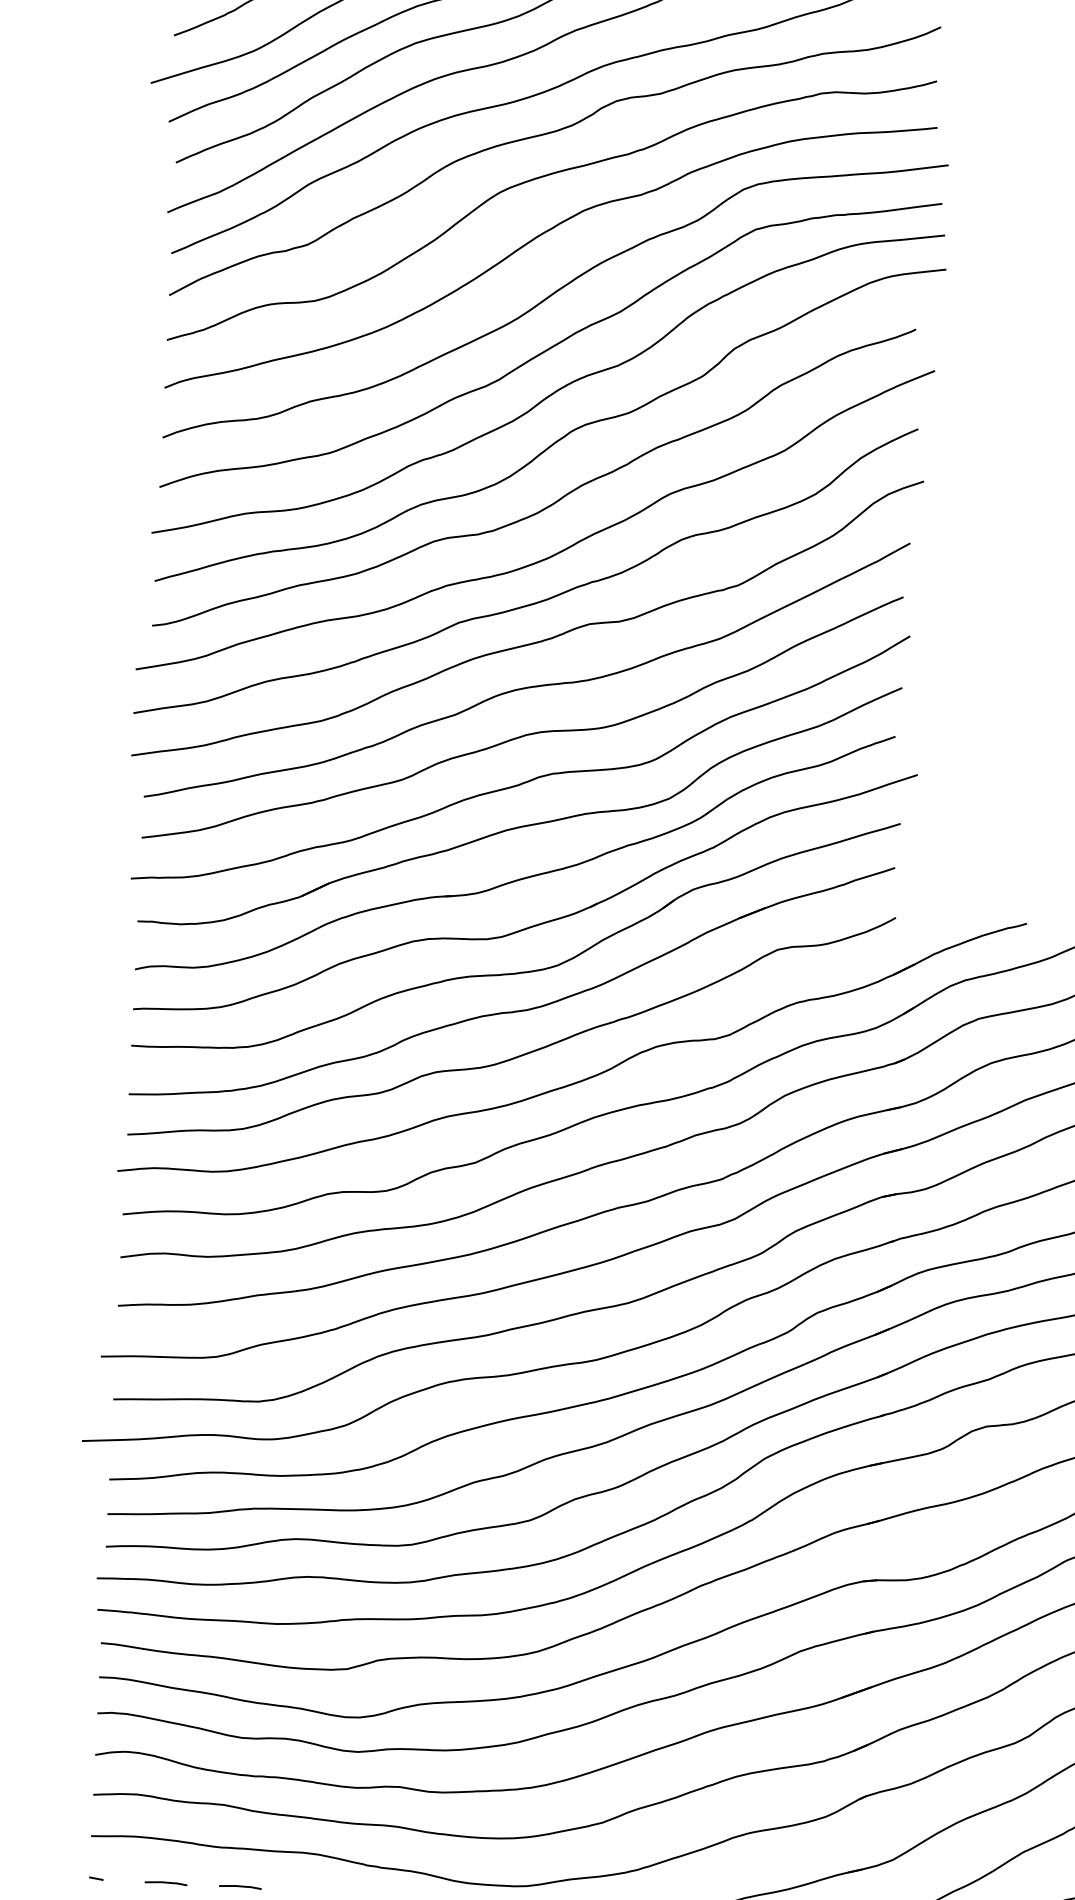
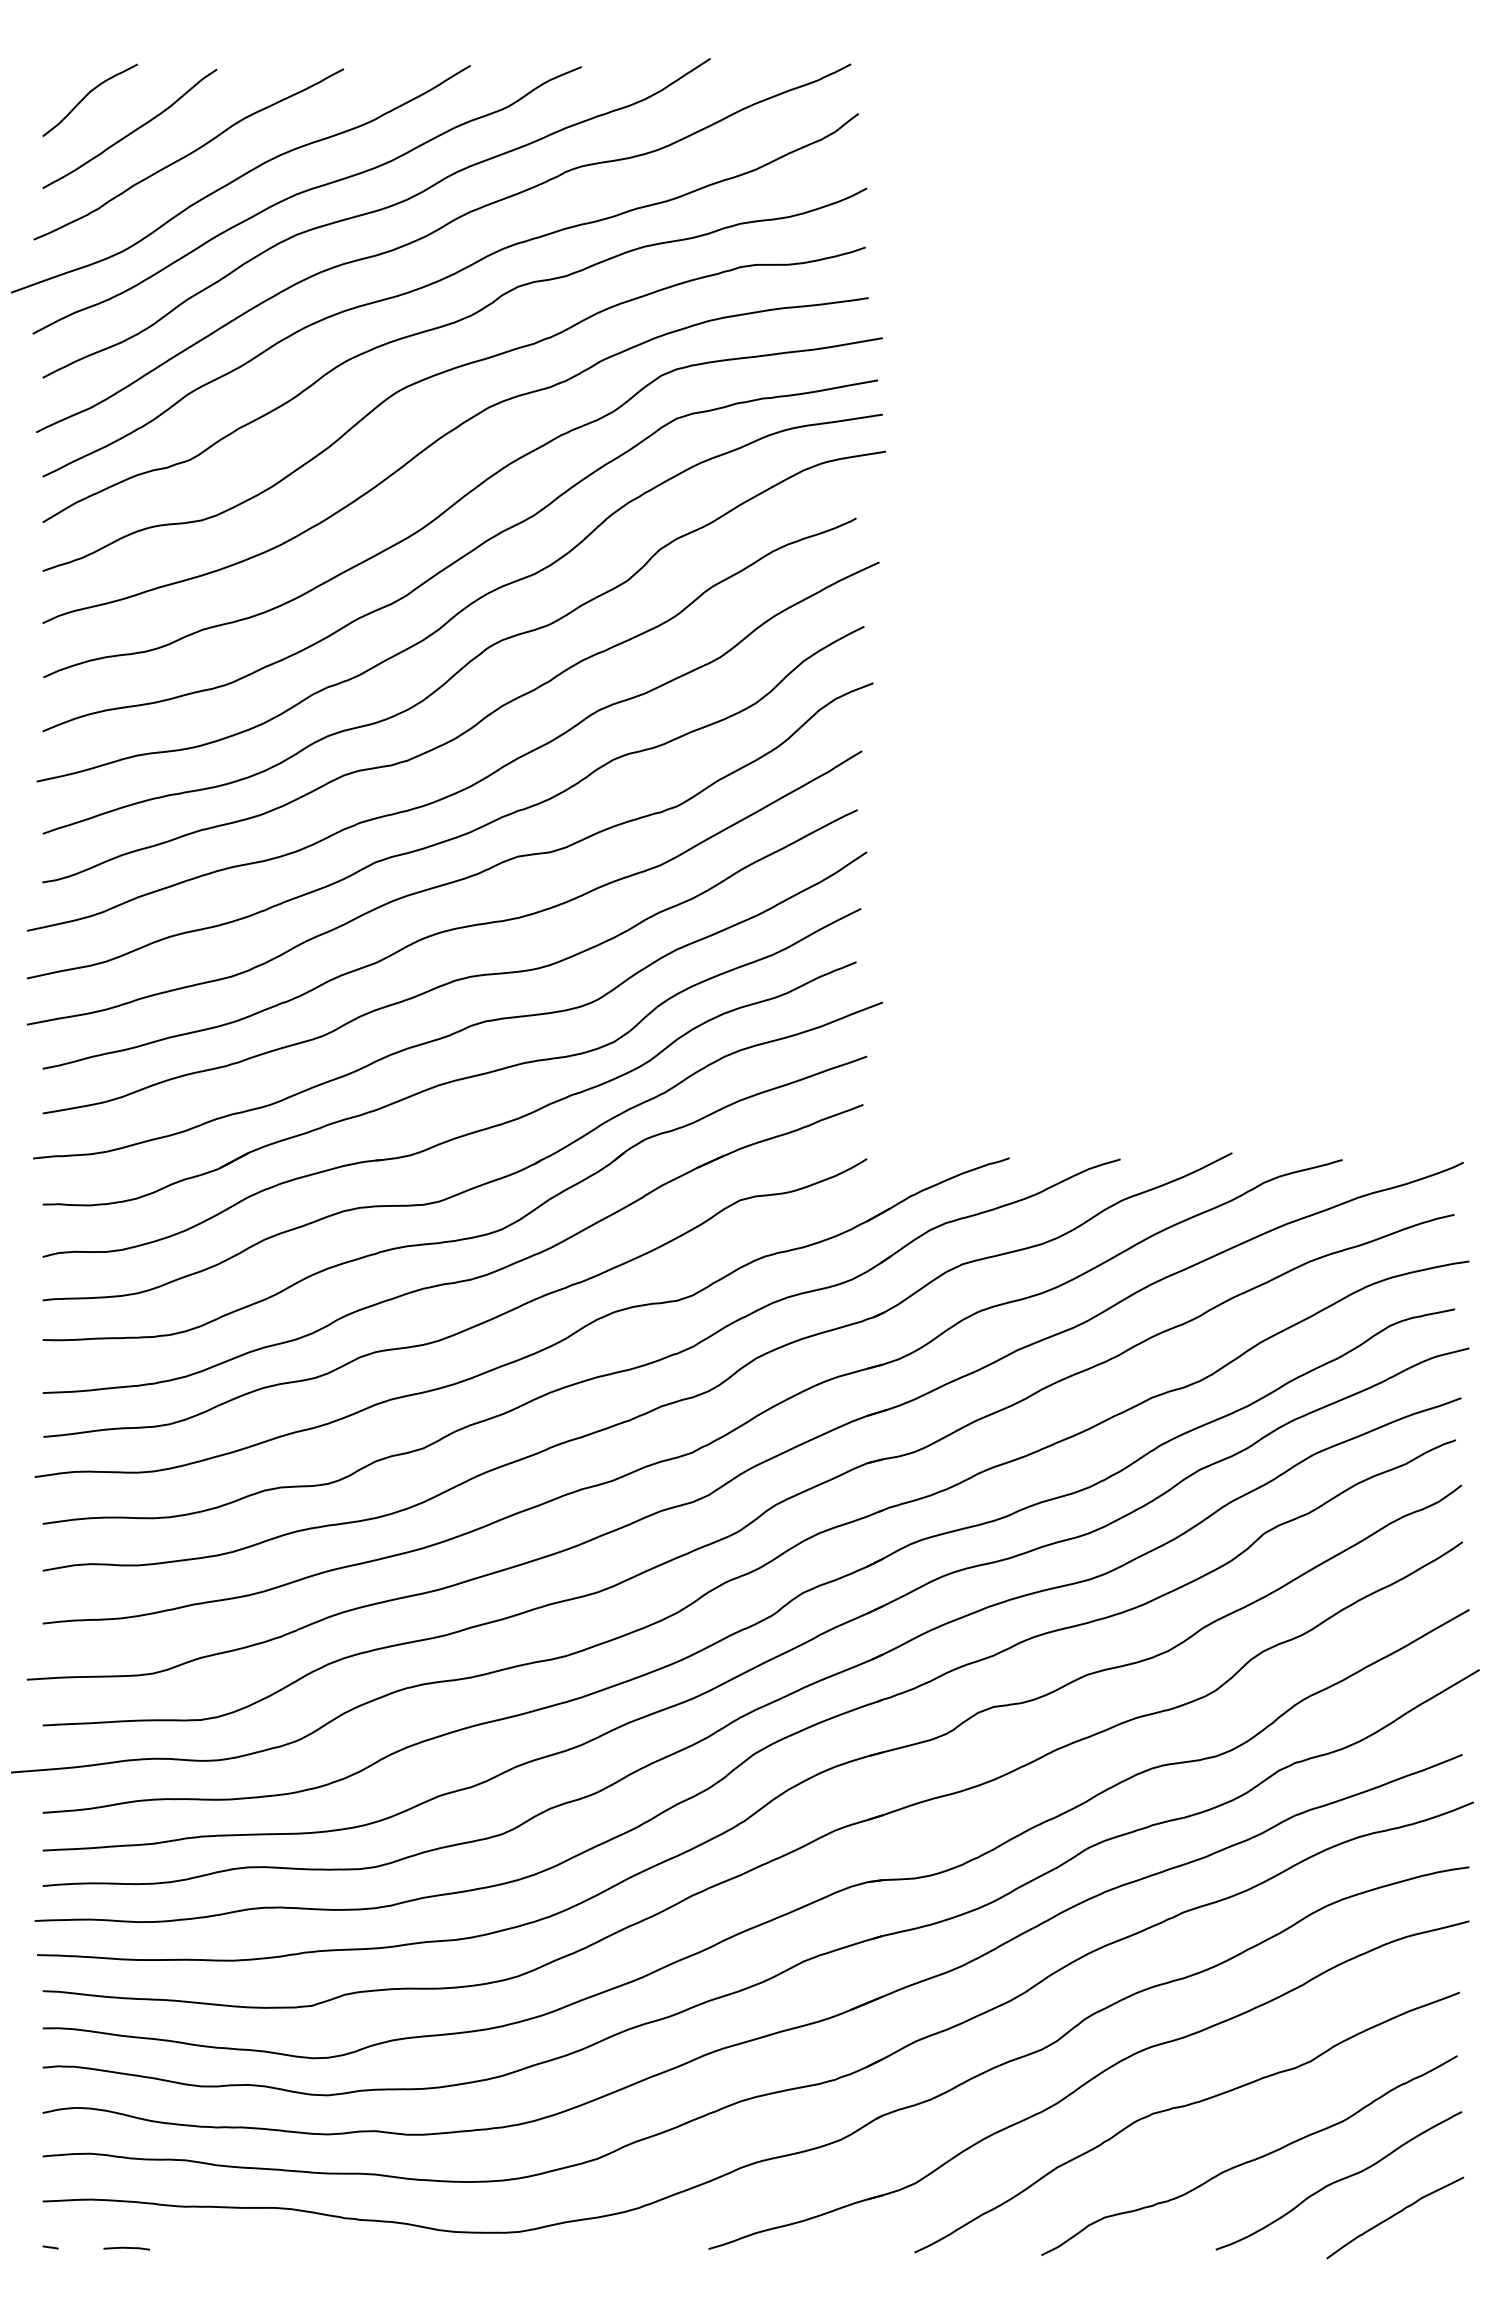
line: (240, 1886) -> (207, 2248), removed

